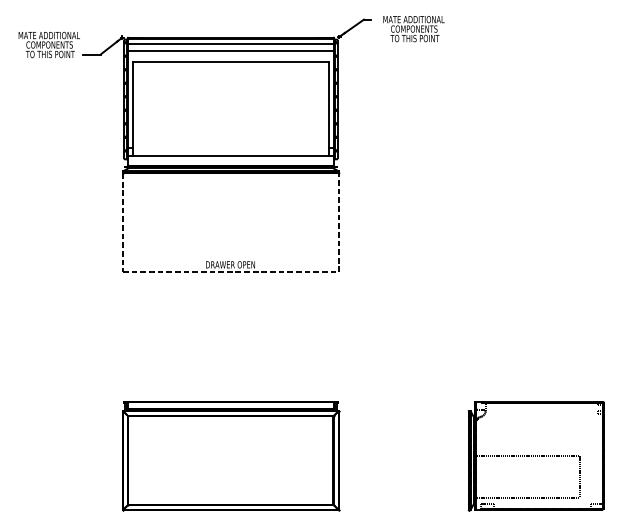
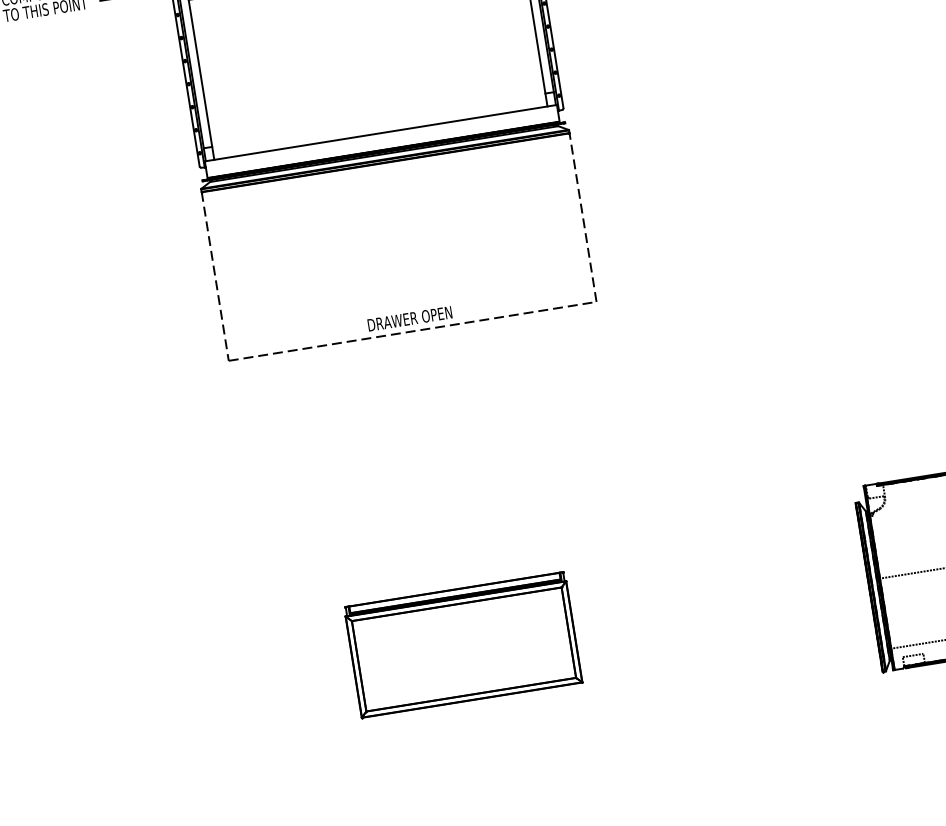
part: (231, 456) -> (463, 645), size x0.6

